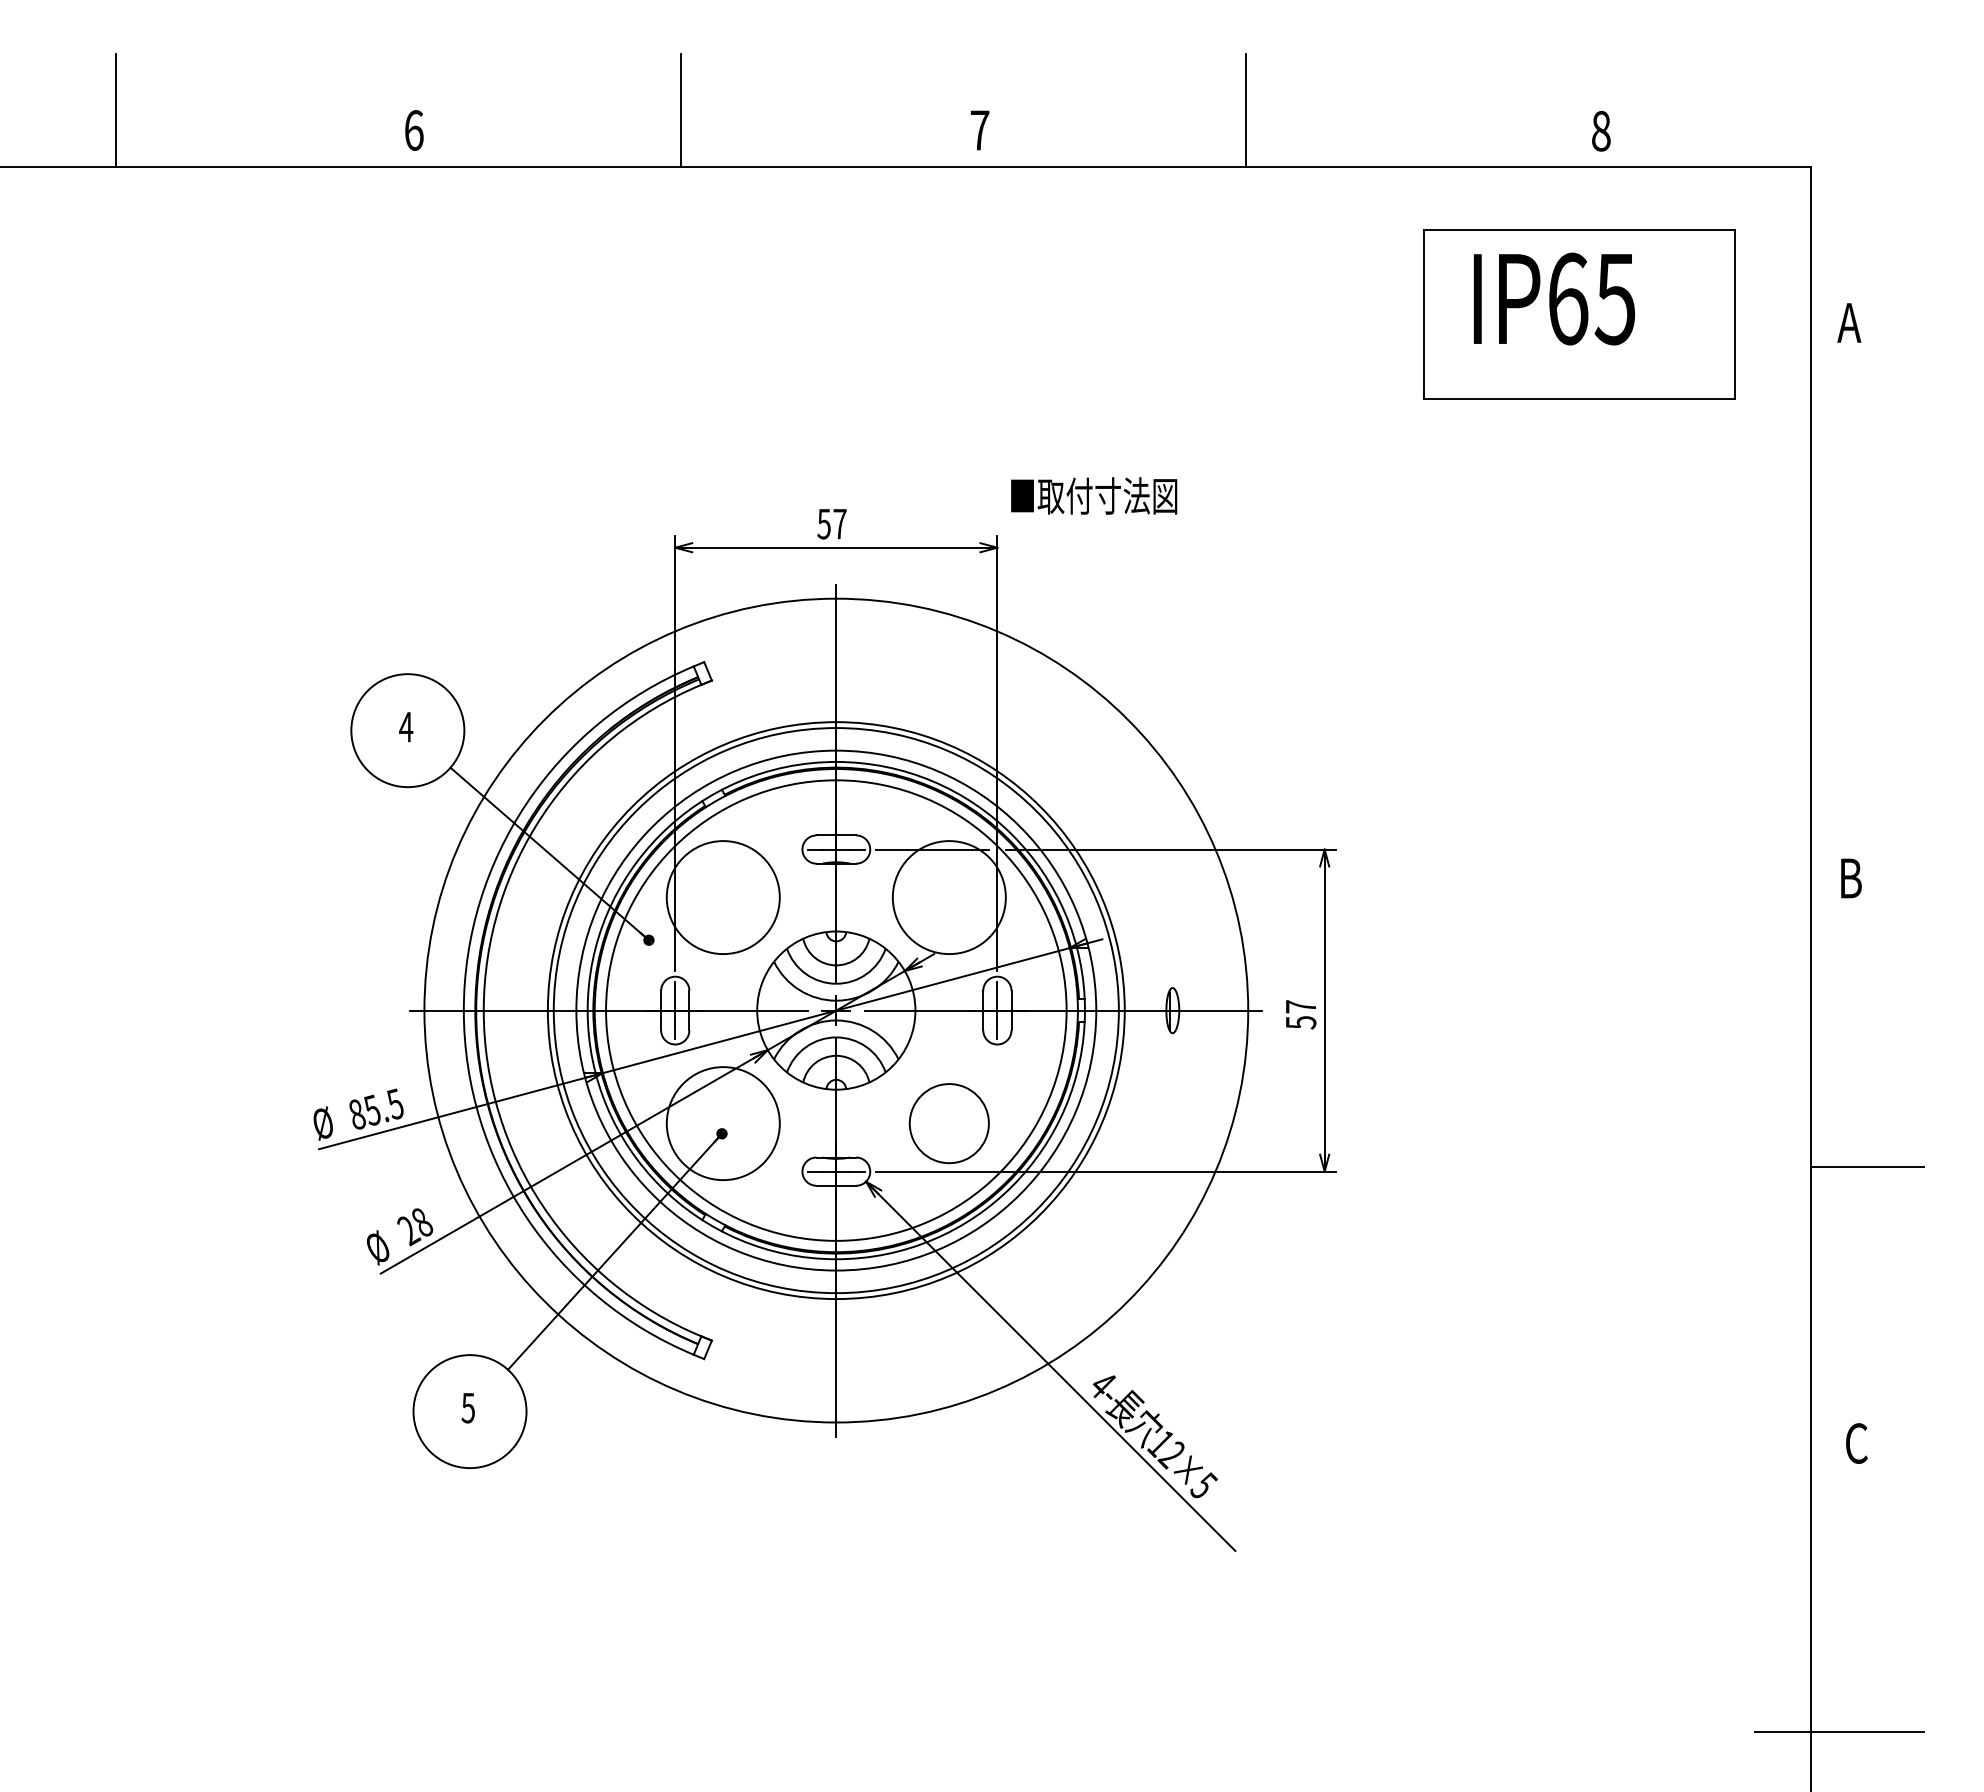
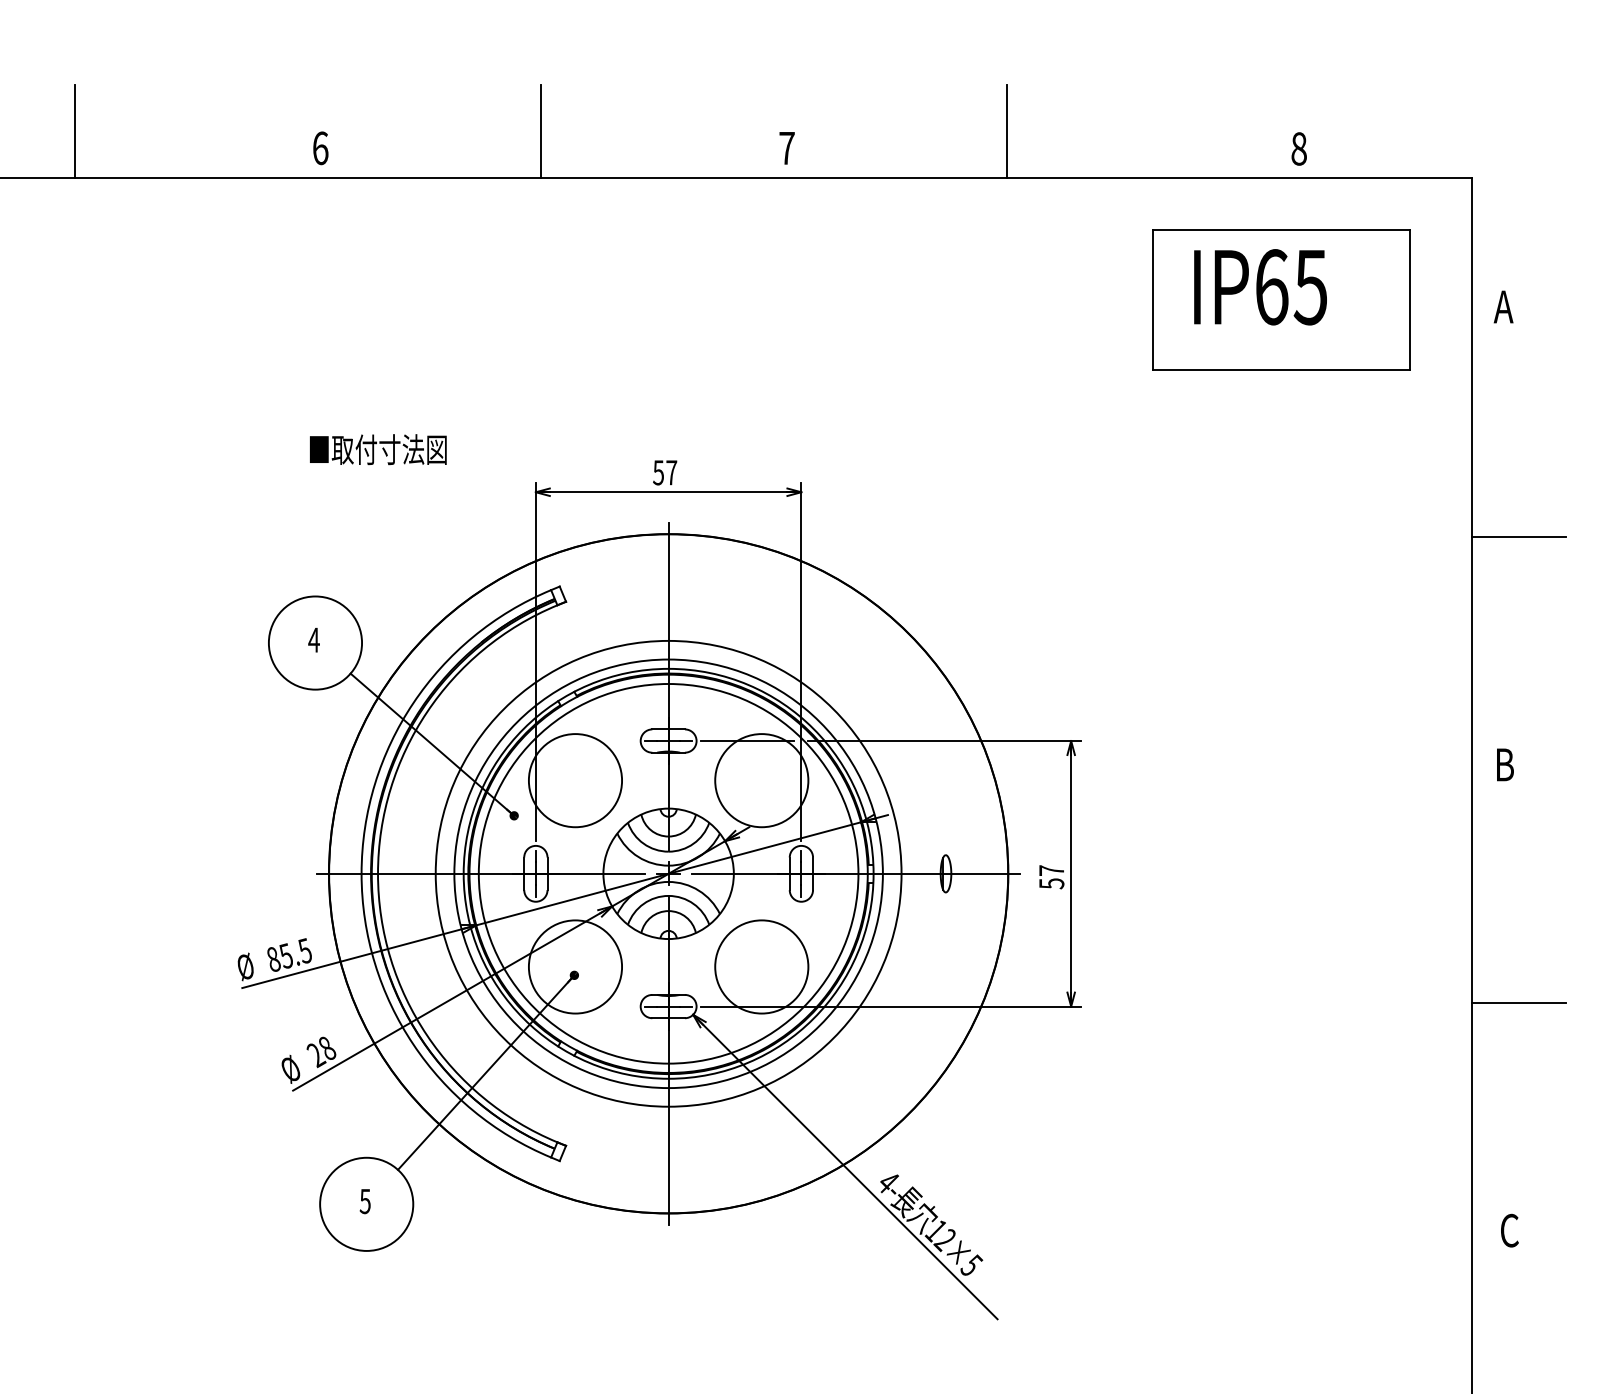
text: (1094, 495) -> (378, 449), moved
line: (1867, 602) -> (1518, 537), added
circle: (836, 1010) -> (668, 873), size x1.43
circle: (948, 1123) -> (761, 966), size x1.43

